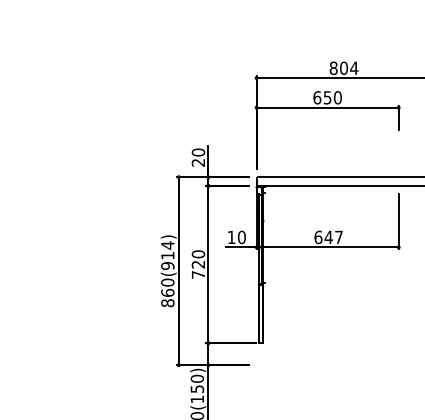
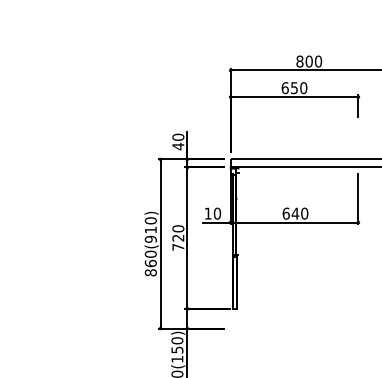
text: (354, 68) -> (318, 61), 804 -> 800
text: (198, 162) -> (178, 146), 20 -> 40
text: (338, 237) -> (304, 213), 647 -> 640
text: (167, 245) -> (150, 220), 860(914) -> 860(910)

